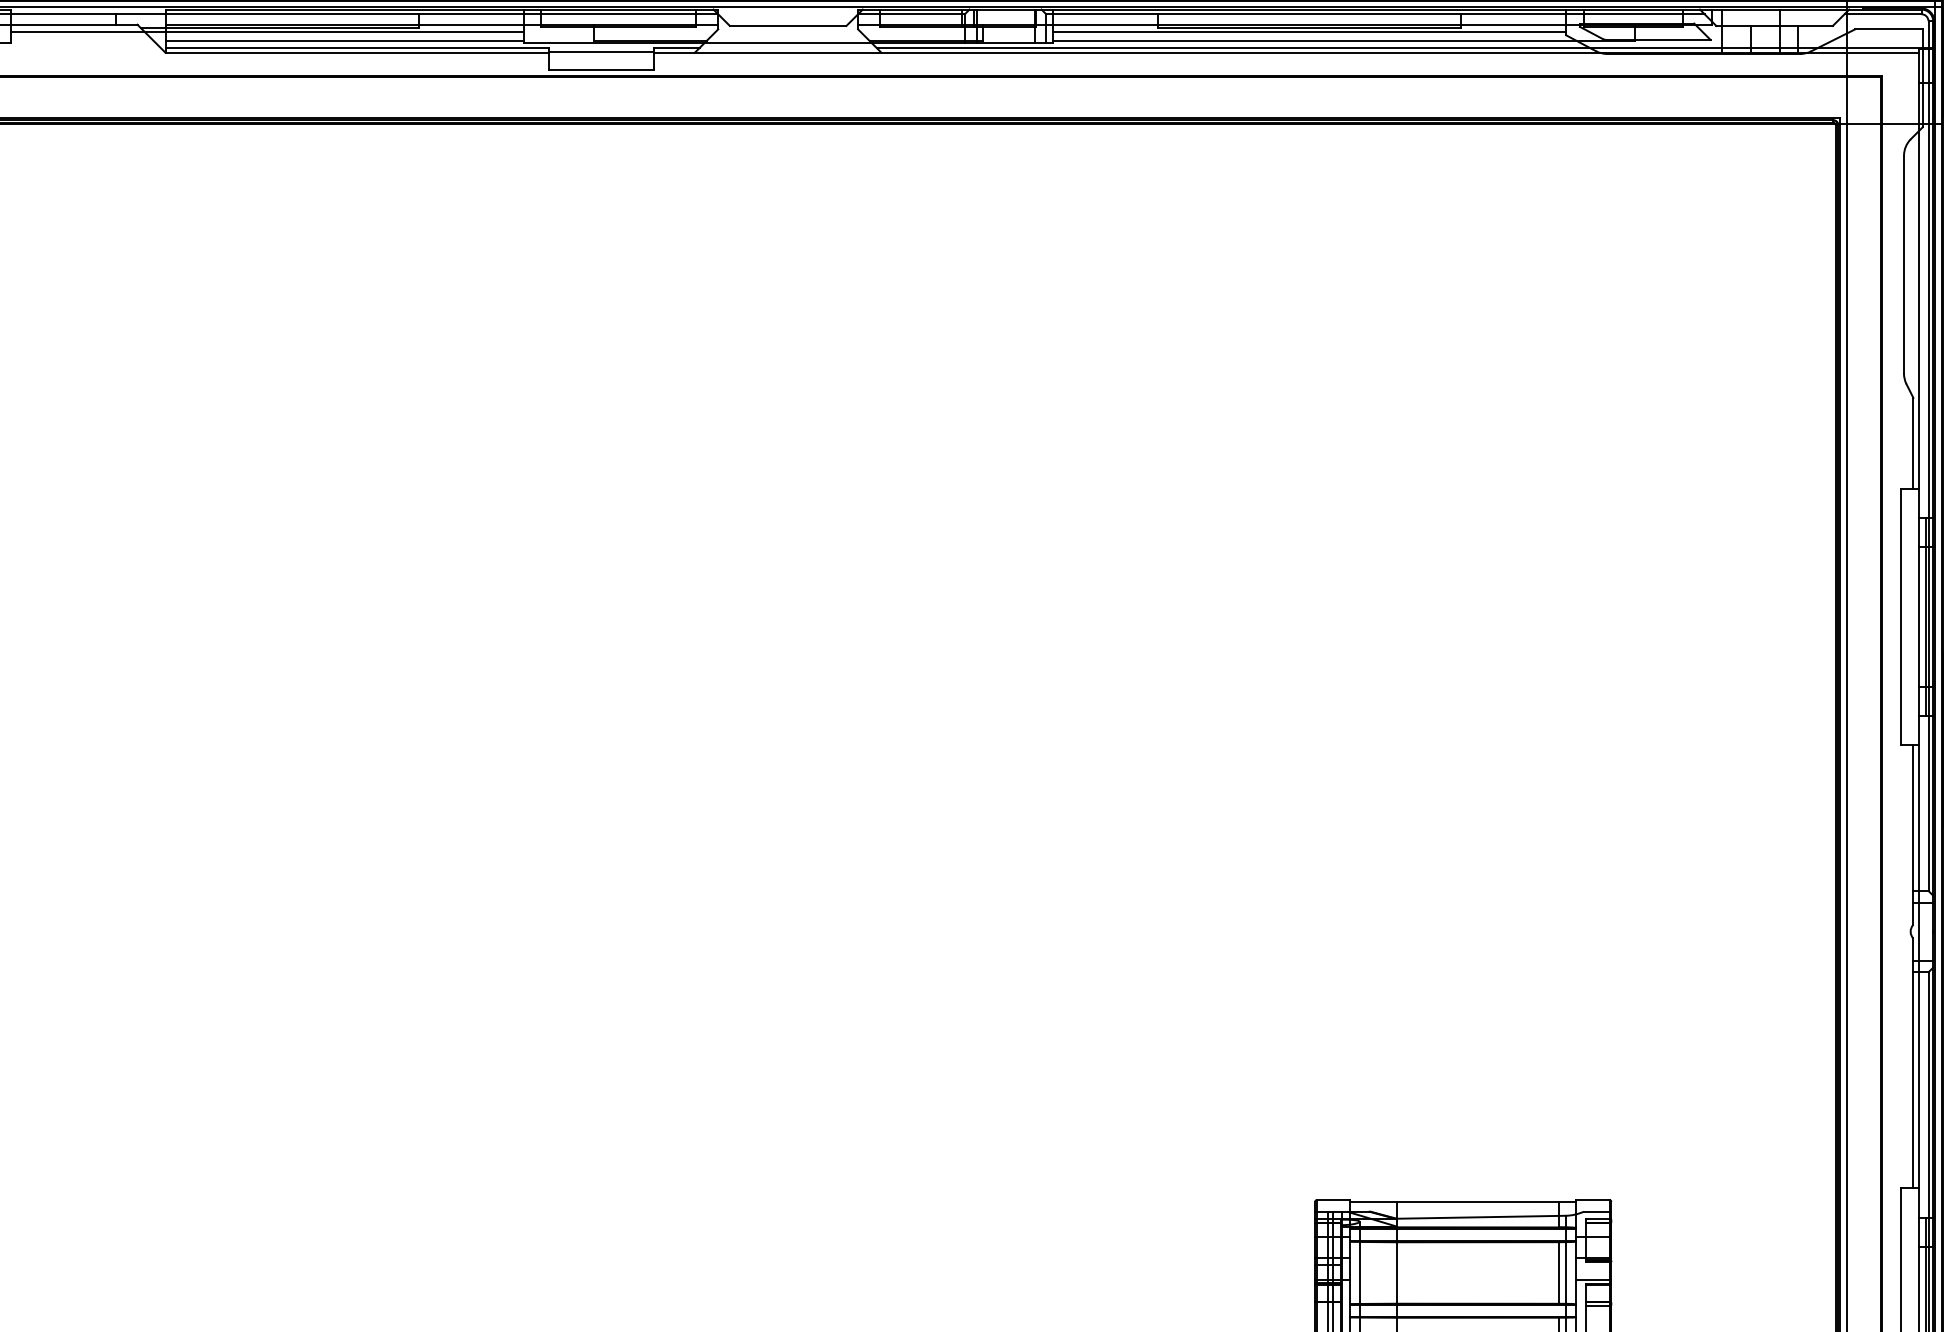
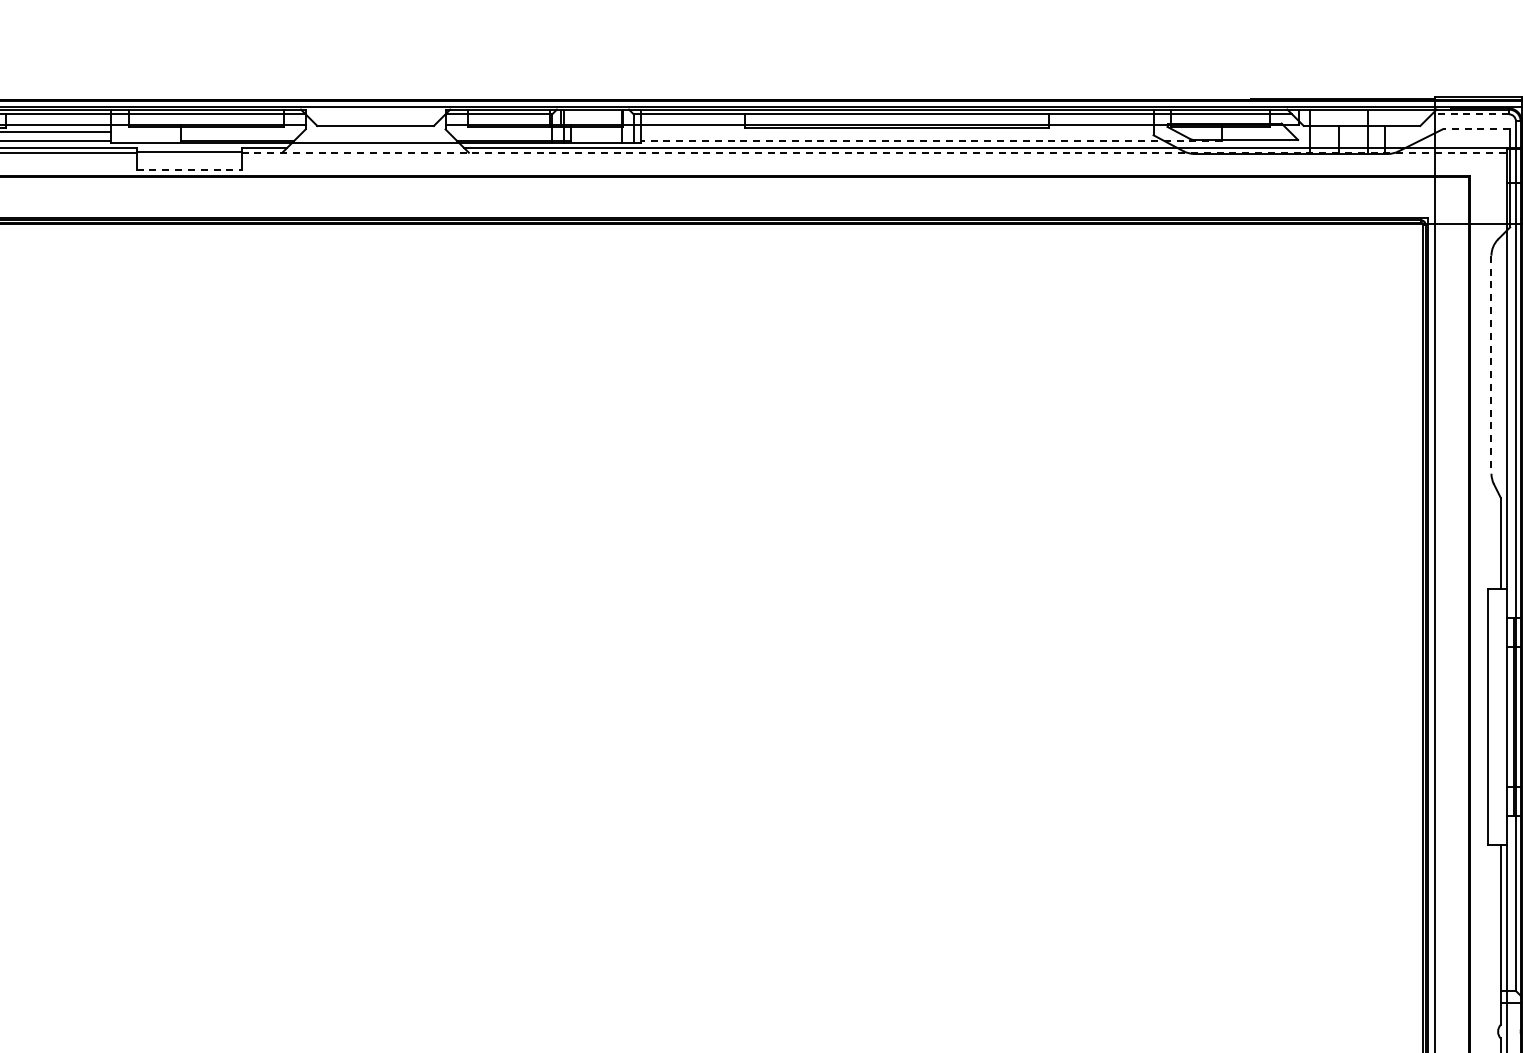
line: (1882, 14) -> (1469, 114), solid -> dashed
line: (1888, 29) -> (1475, 129), solid -> dashed
line: (1309, 31) -> (896, 131), removed
line: (1343, 41) -> (930, 141), solid -> dashed
line: (1286, 52) -> (873, 152), solid -> dashed
line: (602, 70) -> (189, 170), solid -> dashed
line: (1904, 265) -> (1491, 365), solid -> dashed

